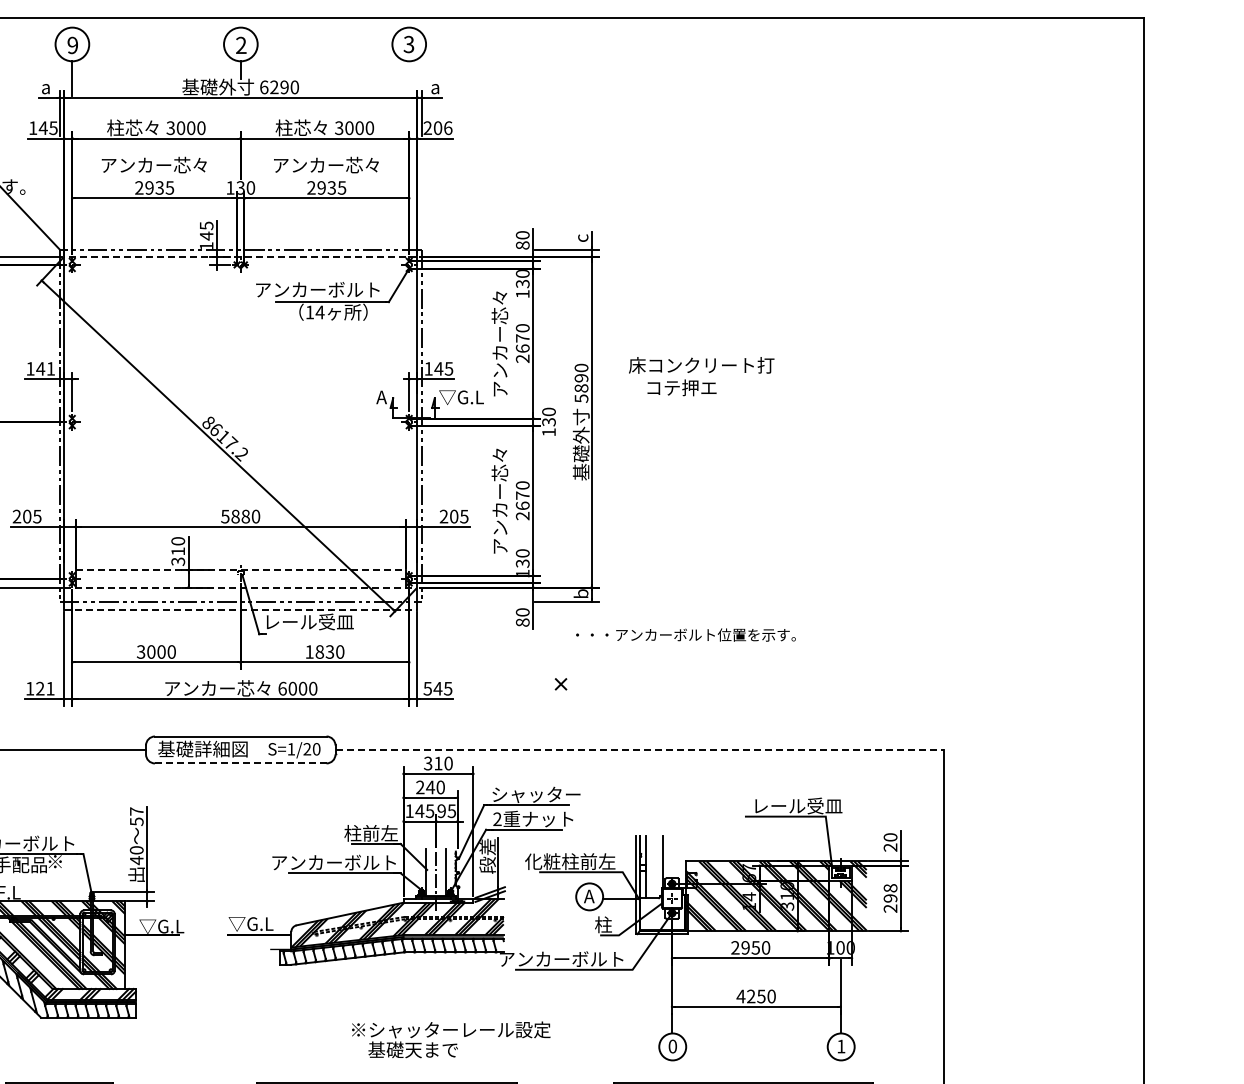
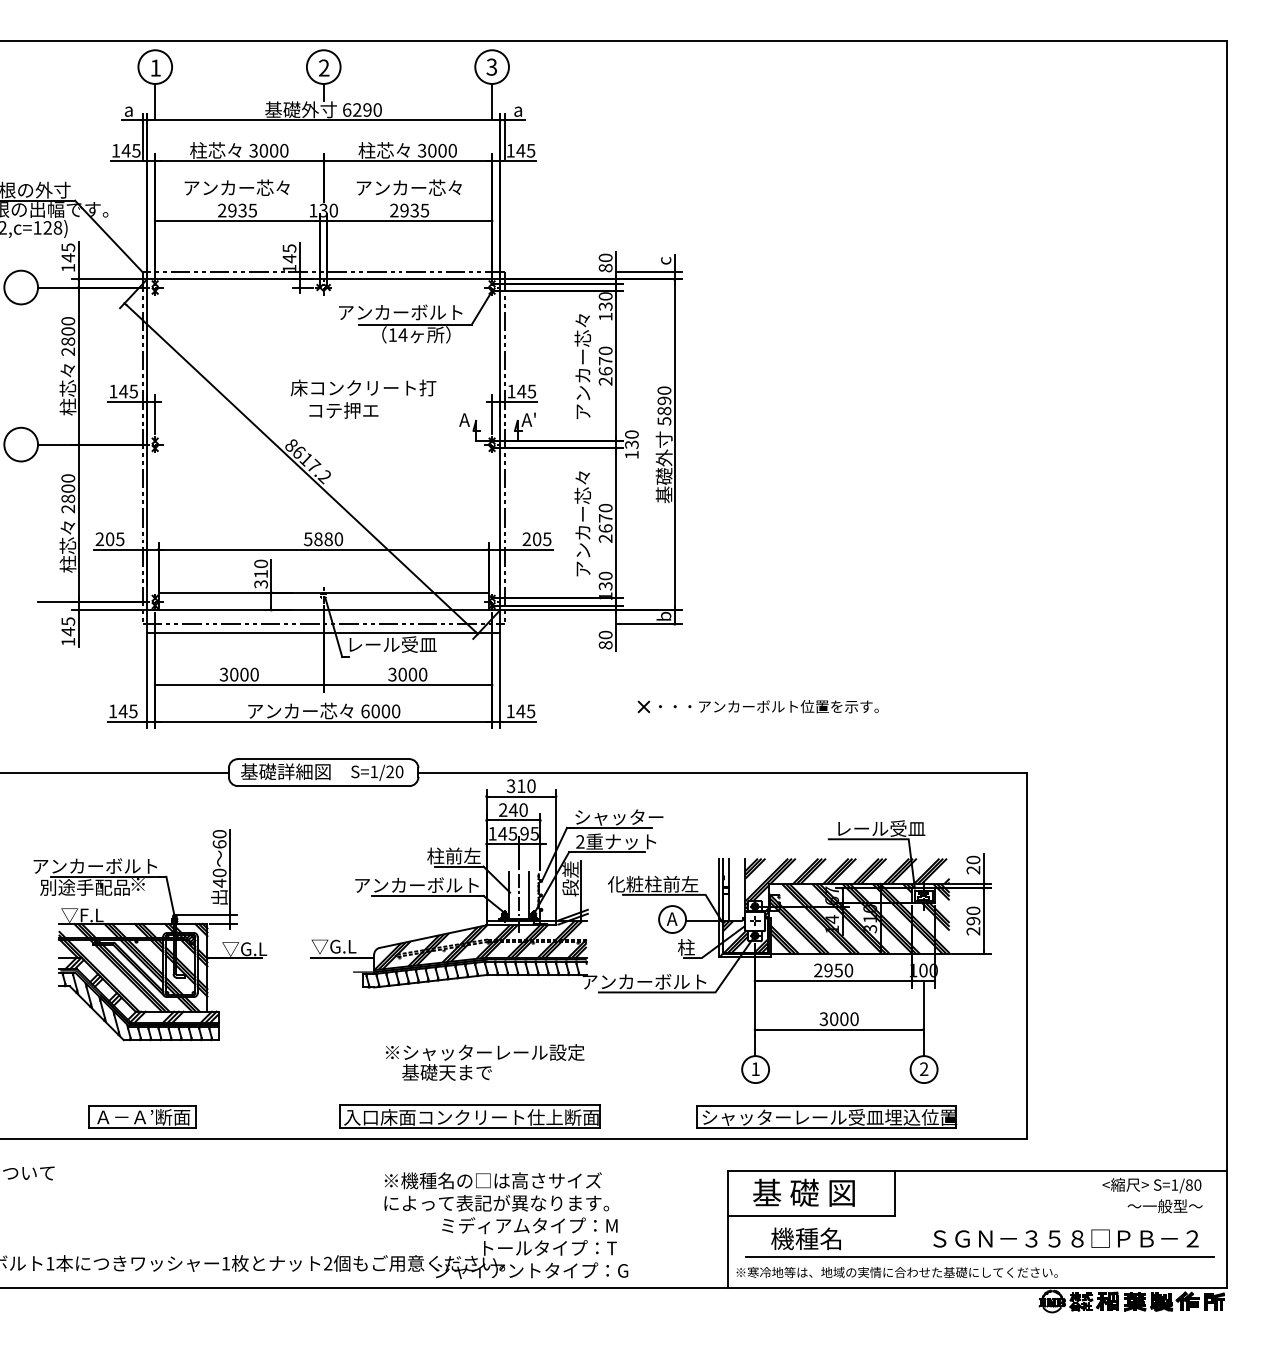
text: (72, 44) -> (155, 67), 9 -> 1
line: (409, 78) -> (492, 101), added
text: (437, 127) -> (520, 150), 206 -> 145
line: (240, 256) -> (323, 279), dashed -> solid
text: (50, 368) -> (133, 391), 141 -> 145
text: (701, 375) -> (363, 398), moved
text: (460, 396) -> (543, 419), ▽G.L -> A'
line: (241, 569) -> (324, 592), dashed -> solid
line: (240, 587) -> (323, 610), dashed -> solid
line: (240, 609) -> (323, 632), dashed -> solid
text: (685, 634) -> (768, 706), moved
text: (319, 651) -> (402, 674), 1830 -> 3000
text: (44, 688) -> (127, 711), 121 -> 145
text: (427, 688) -> (510, 711), 545 -> 145
line: (640, 749) -> (723, 772), dashed -> solid
line: (240, 763) -> (323, 786), dashed -> solid
text: (136, 816) -> (219, 839), 57 -> 60
hatch: (753, 882) -> (836, 905), added
text: (890, 887) -> (973, 910), 298 -> 290
text: (750, 996) -> (833, 1019), 4250 -> 3000
text: (451, 1039) -> (485, 1062), moved
text: (841, 1045) -> (924, 1068), 1 -> 2
text: (672, 1046) -> (755, 1069), 0 -> 1

